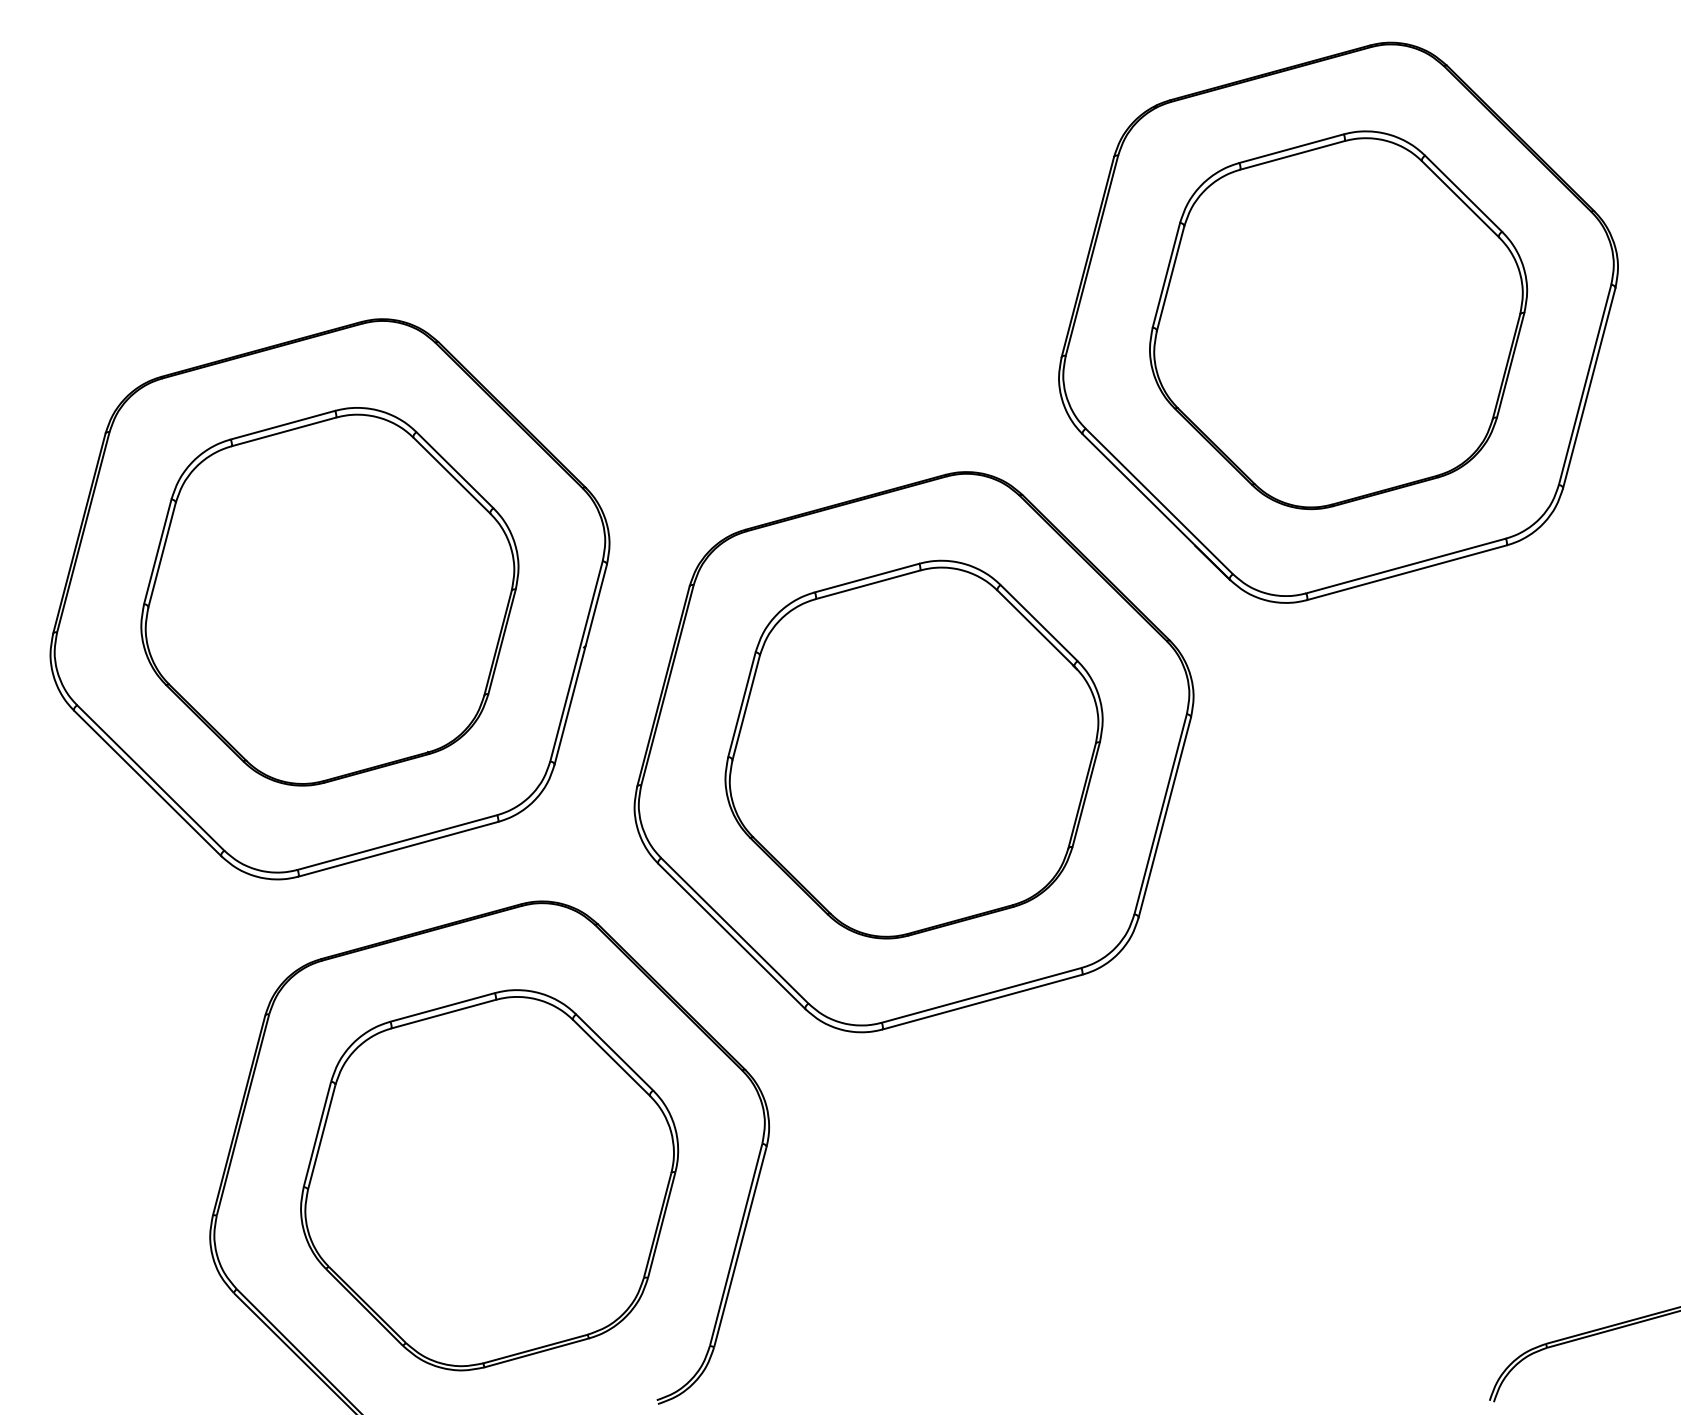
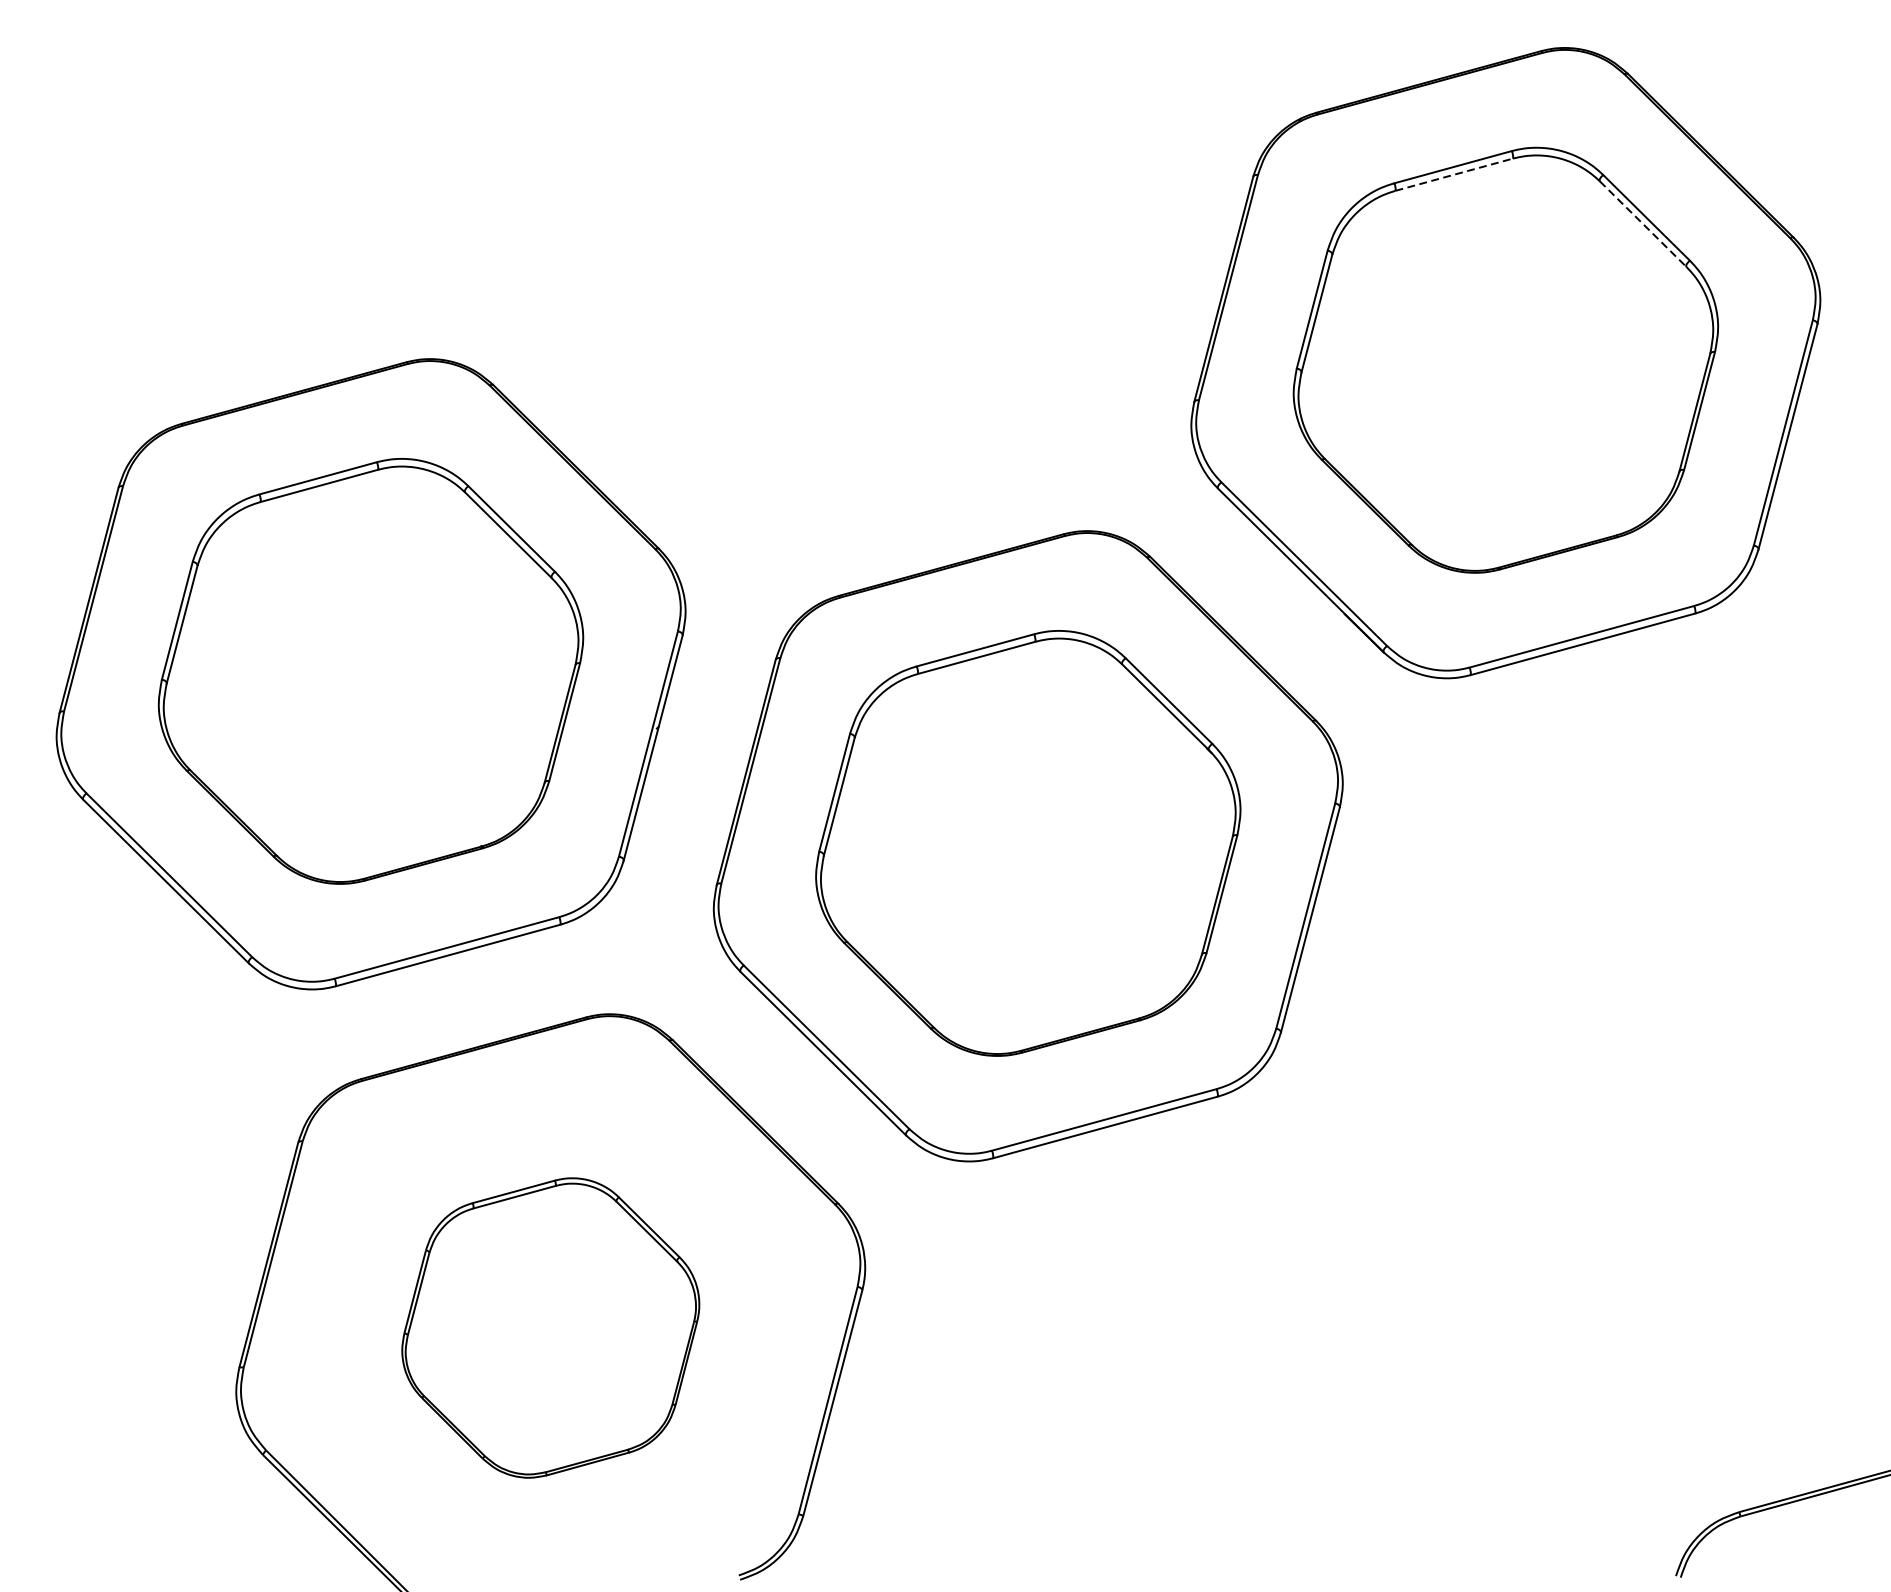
line: (1293, 155) -> (1455, 174), solid -> dashed
line: (1460, 199) -> (1643, 224), solid -> dashed
part: (489, 1180) -> (550, 1328), size x0.7

